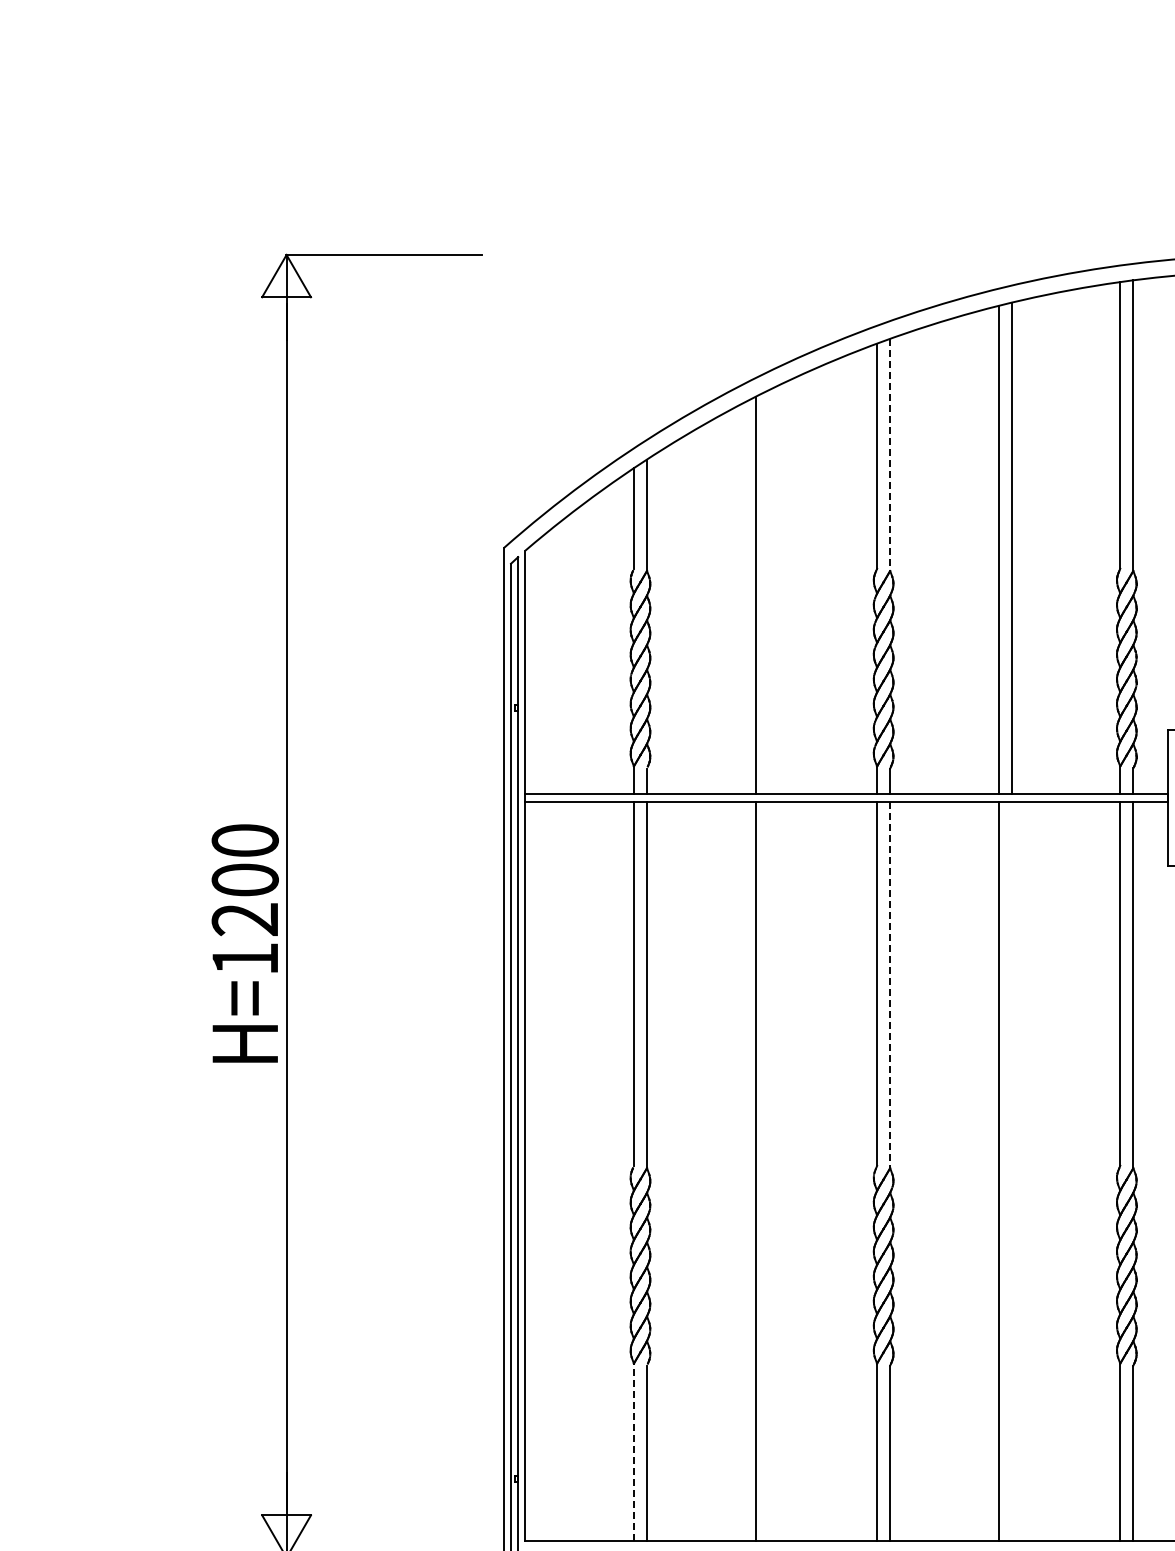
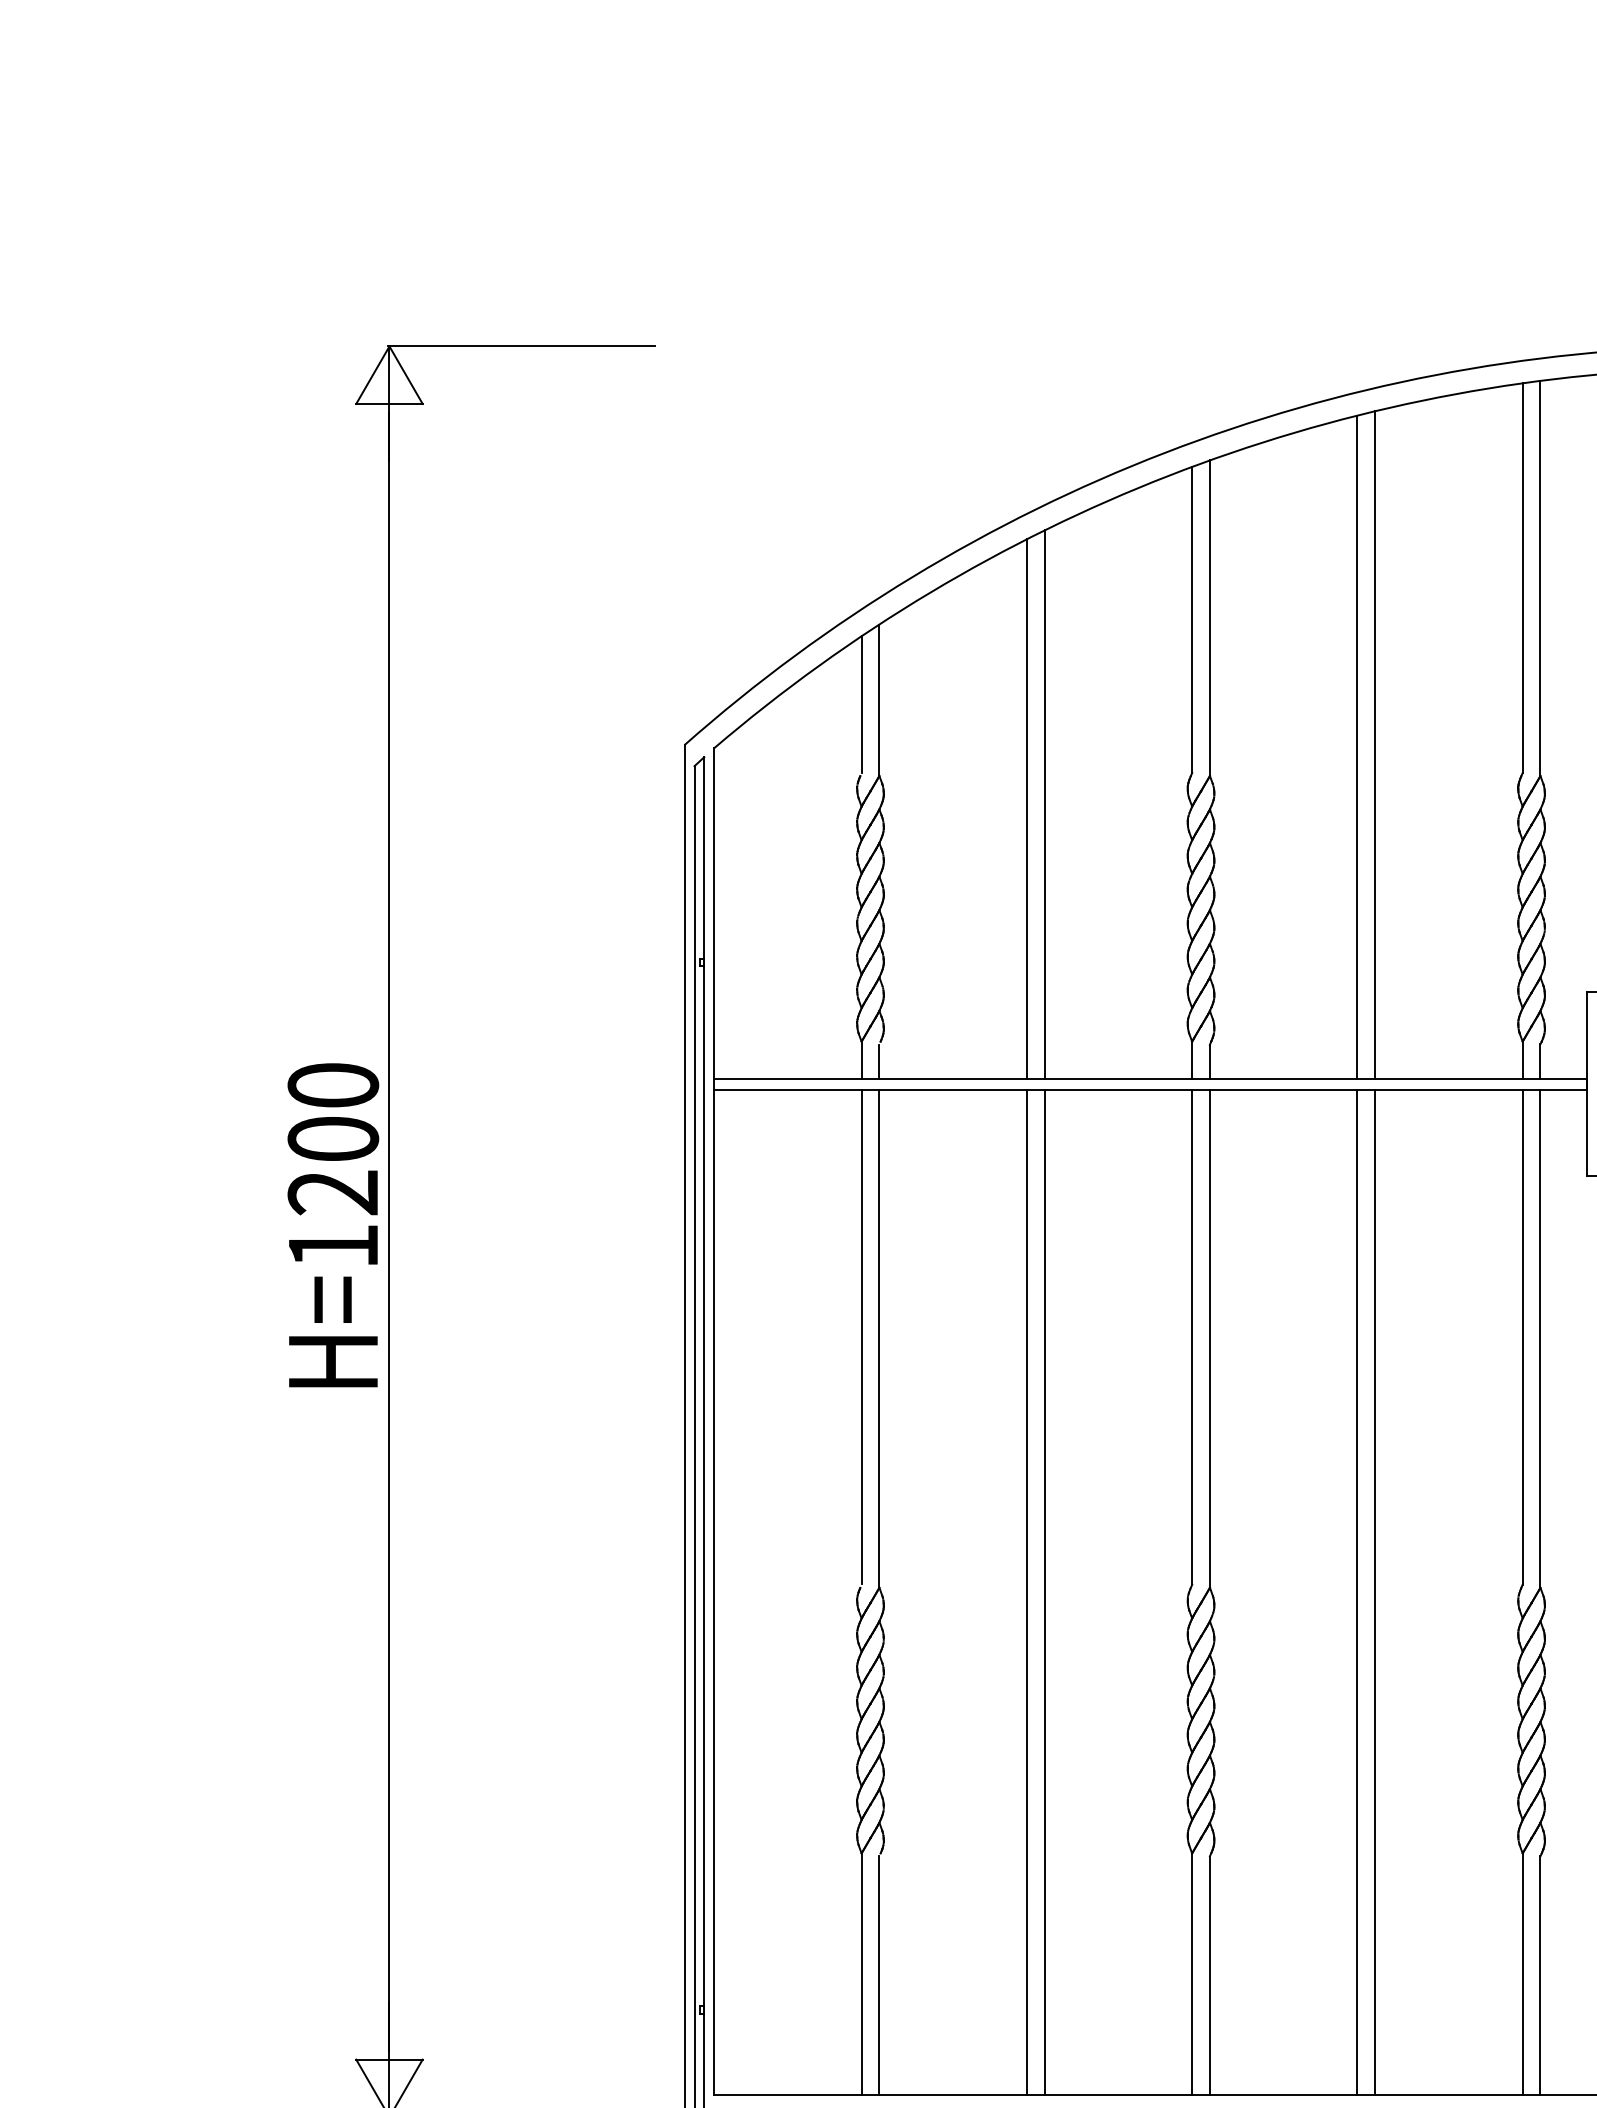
line: (890, 455) -> (1210, 619), dashed -> solid
line: (768, 592) -> (1044, 805), added
text: (244, 943) -> (332, 1225), moved
line: (890, 985) -> (1210, 1339), dashed -> solid
line: (768, 1171) -> (1044, 1592), added
line: (1011, 1171) -> (1374, 1592), added
line: (633, 1452) -> (861, 1974), dashed -> solid

